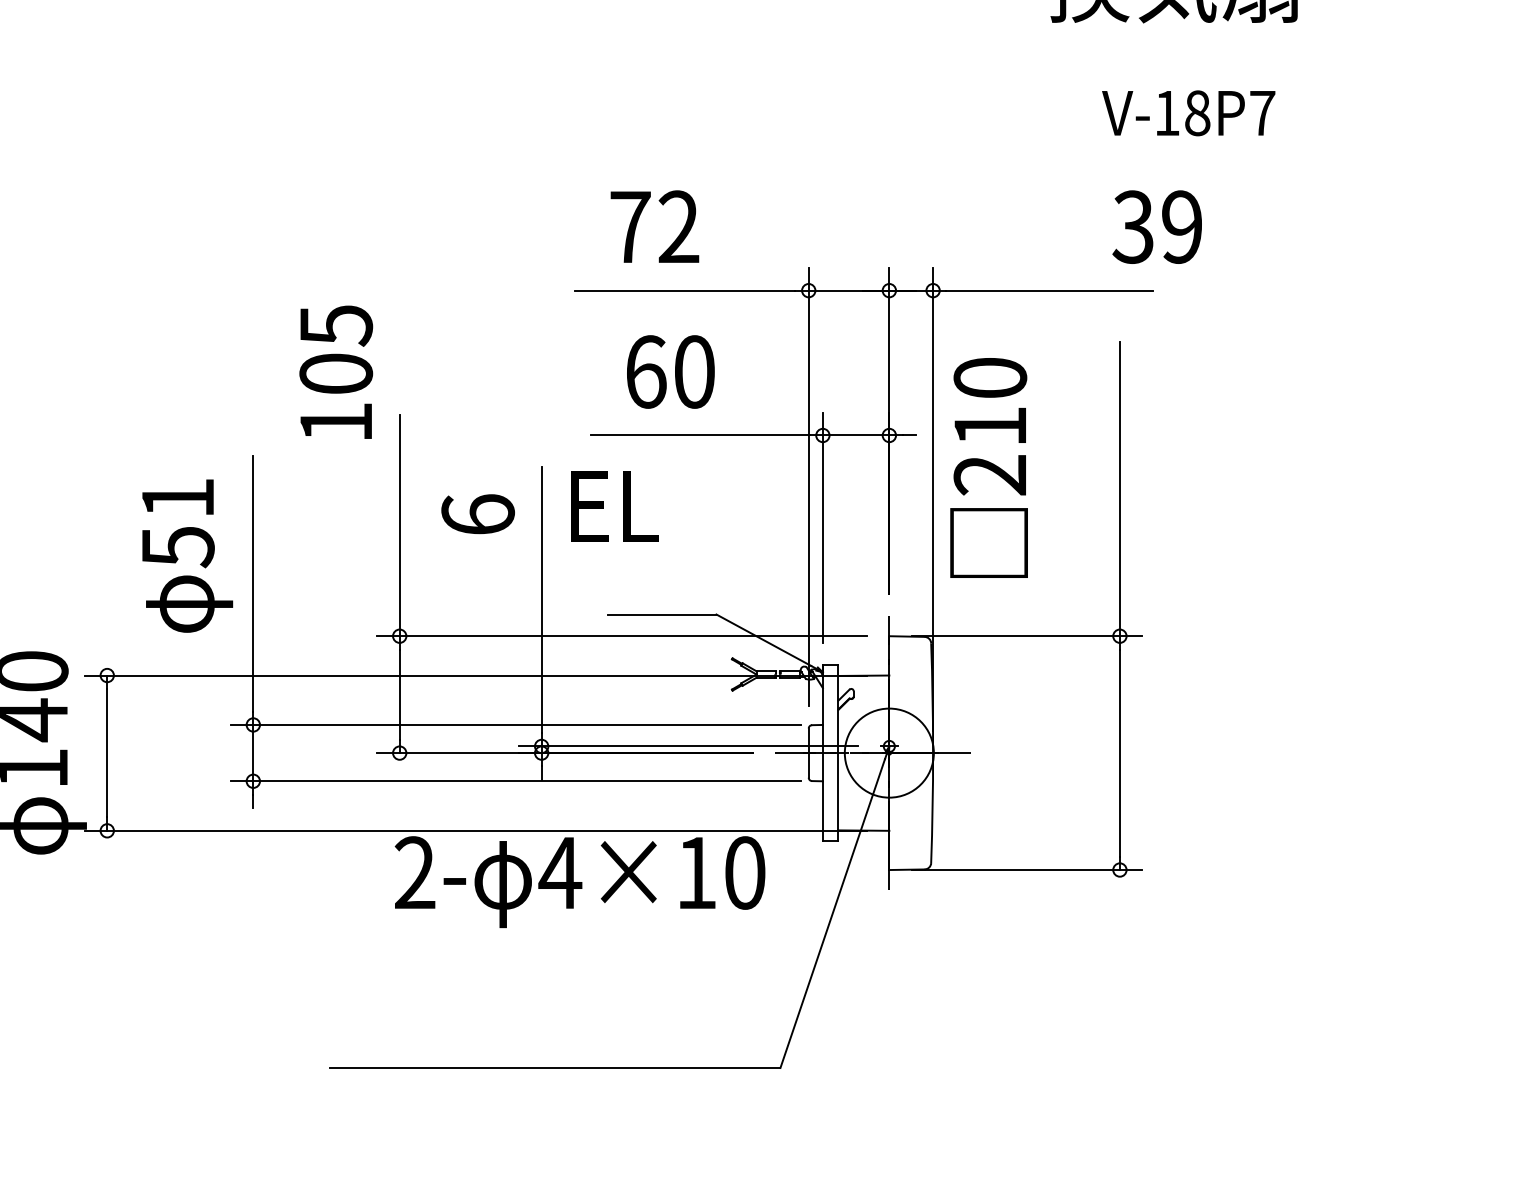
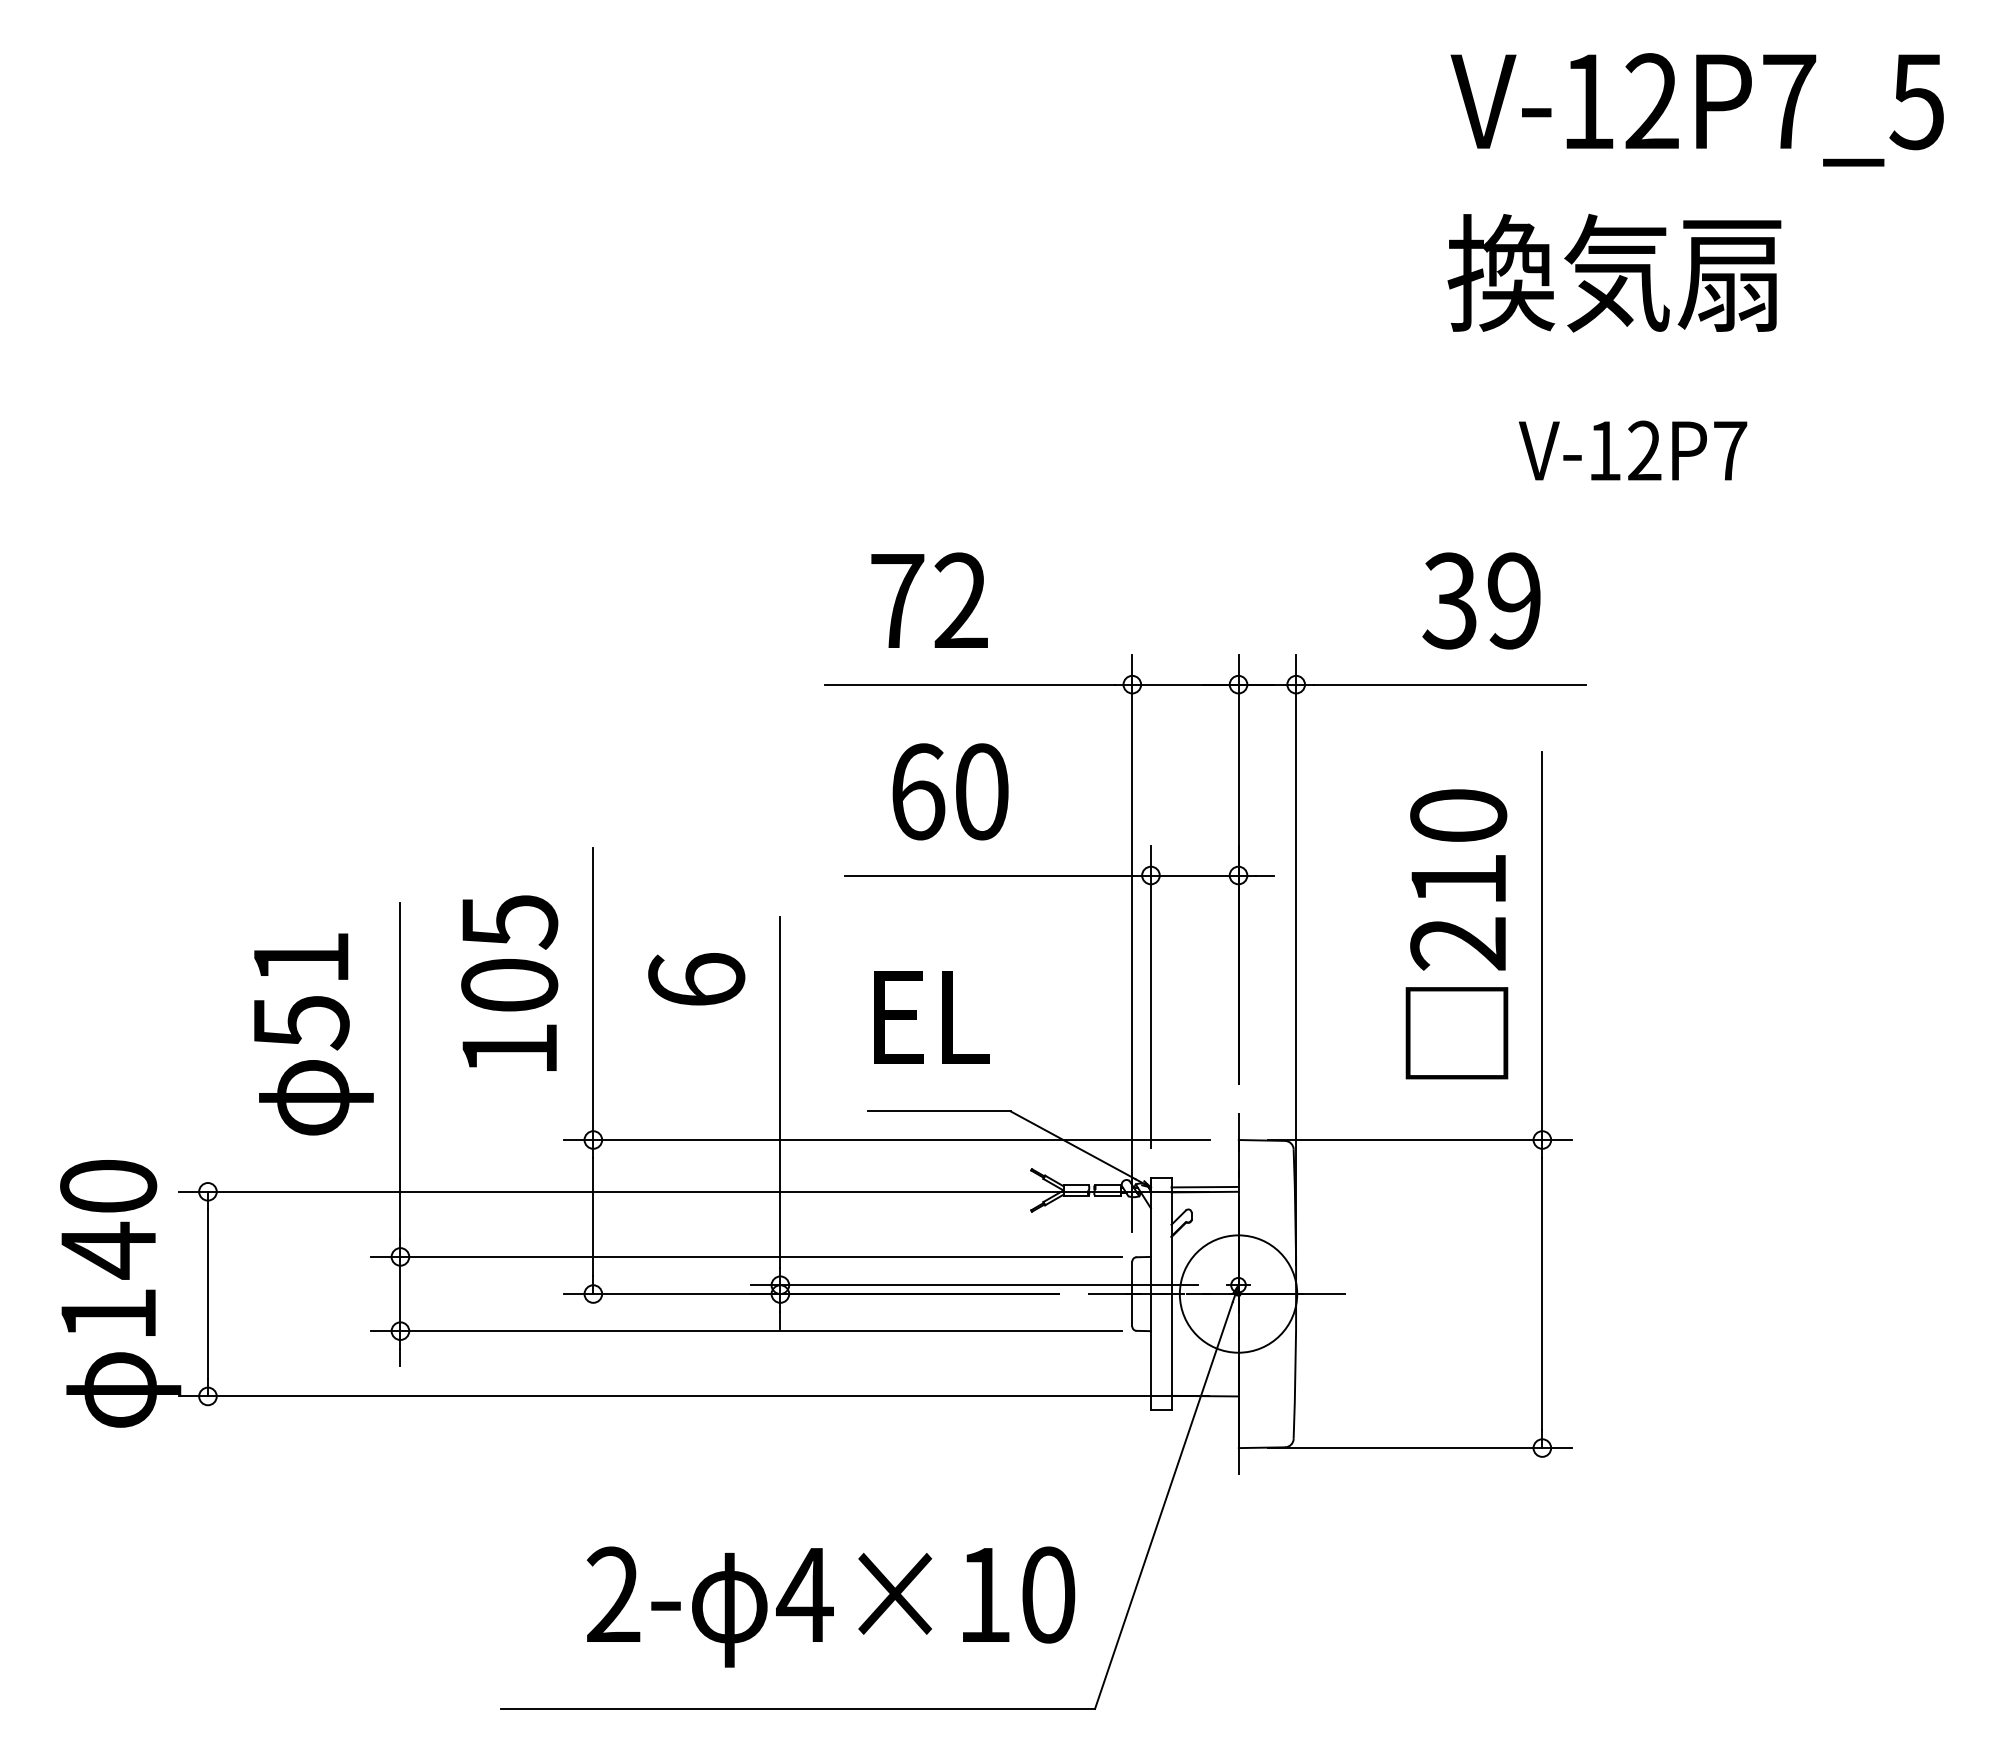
text: (1197, 112) -> (1644, 450), V-18P7 -> V-12P7
text: (1157, 226) -> (1481, 600), moved
text: (336, 371) -> (509, 982), moved
text: (988, 468) -> (1456, 934), moved
text: (614, 506) -> (931, 1017), moved
line: (863, 671) -> (1204, 1186), added
text: (579, 881) -> (830, 1606), moved

